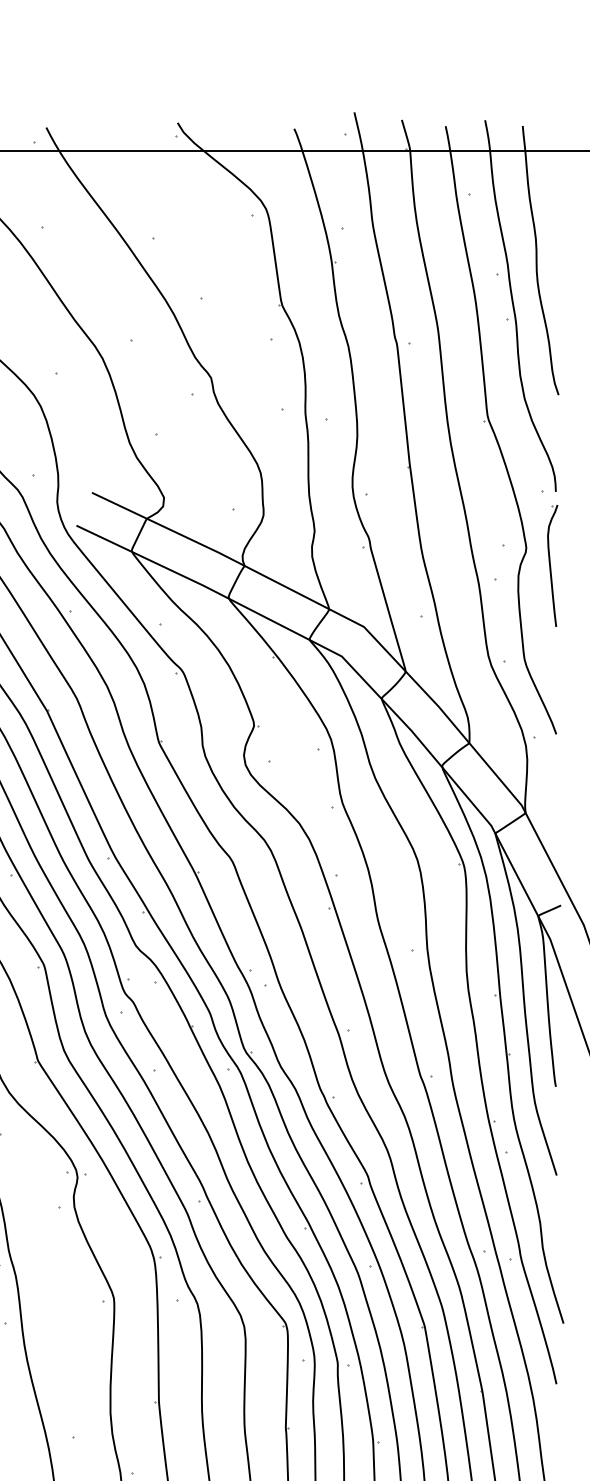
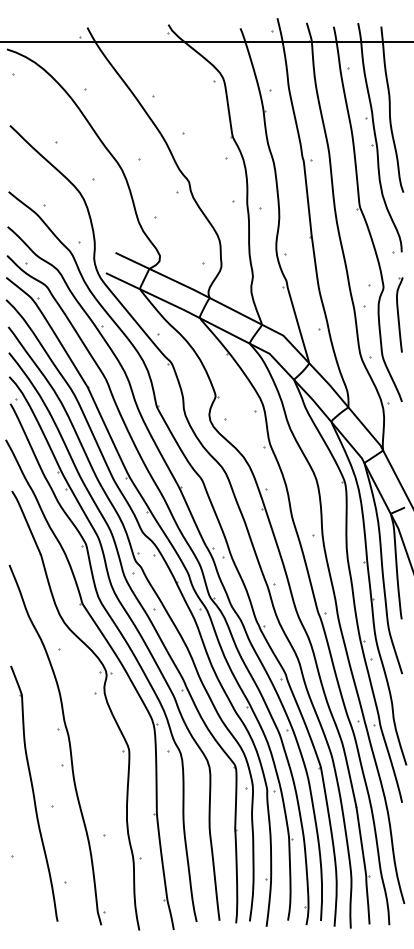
part: (552, 565) -> (399, 314), moved

